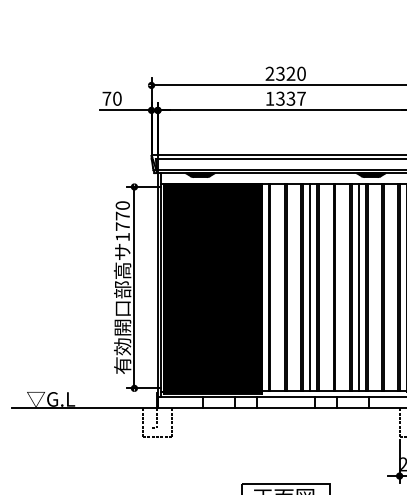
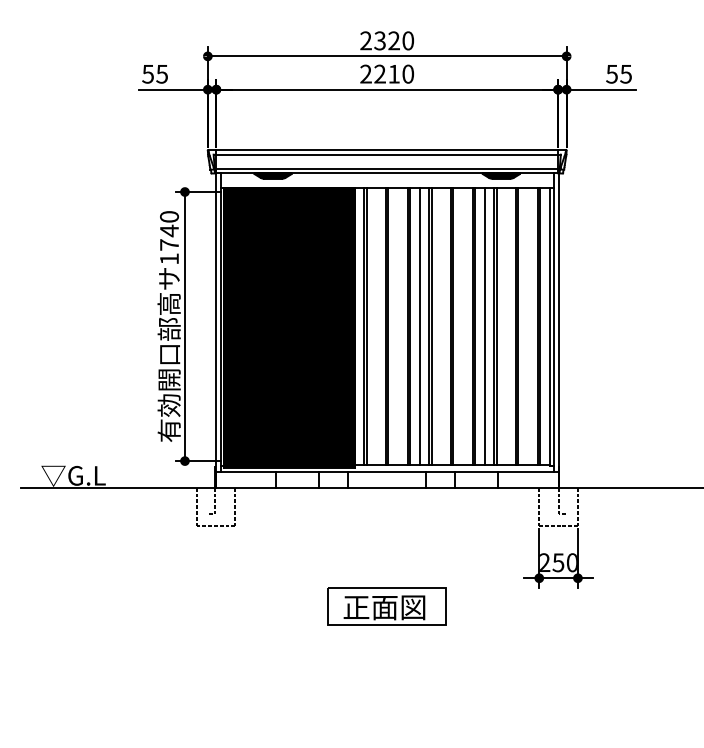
text: (111, 98) -> (154, 73), 70 -> 55
text: (286, 98) -> (387, 73), 1337 -> 2210
text: (122, 215) -> (169, 230), 1770 -> 1740

